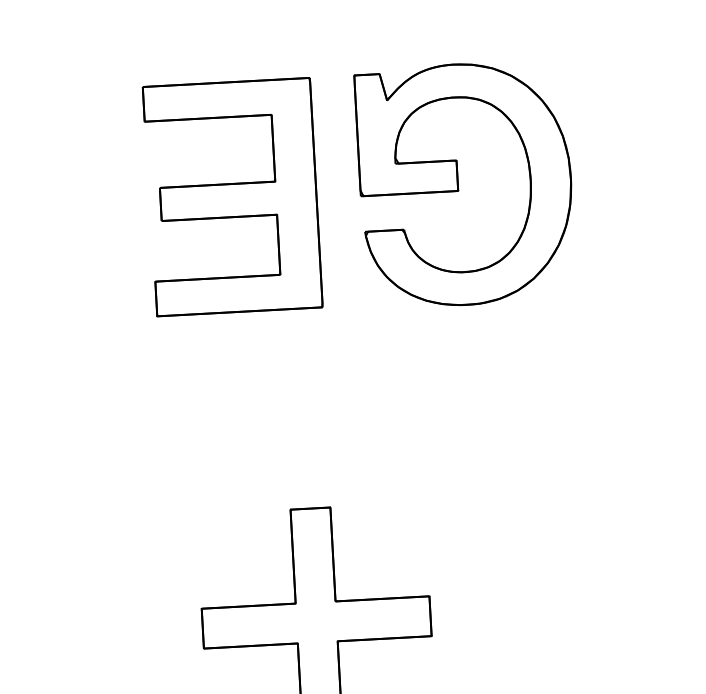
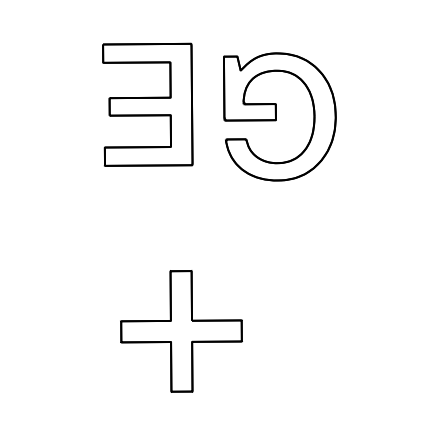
part: (464, 183) -> (279, 116), moved

